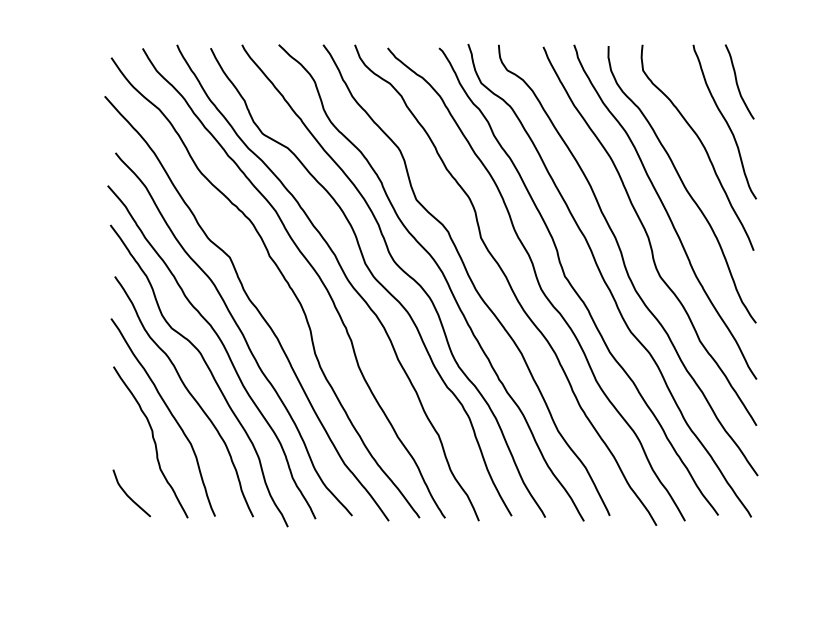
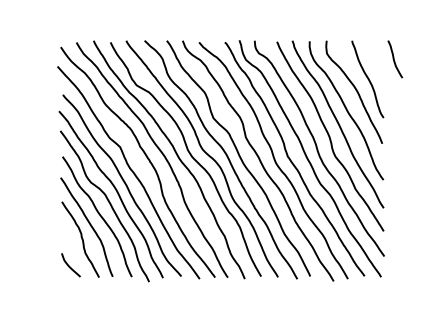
curve: (738, 82) -> (394, 59), moved

